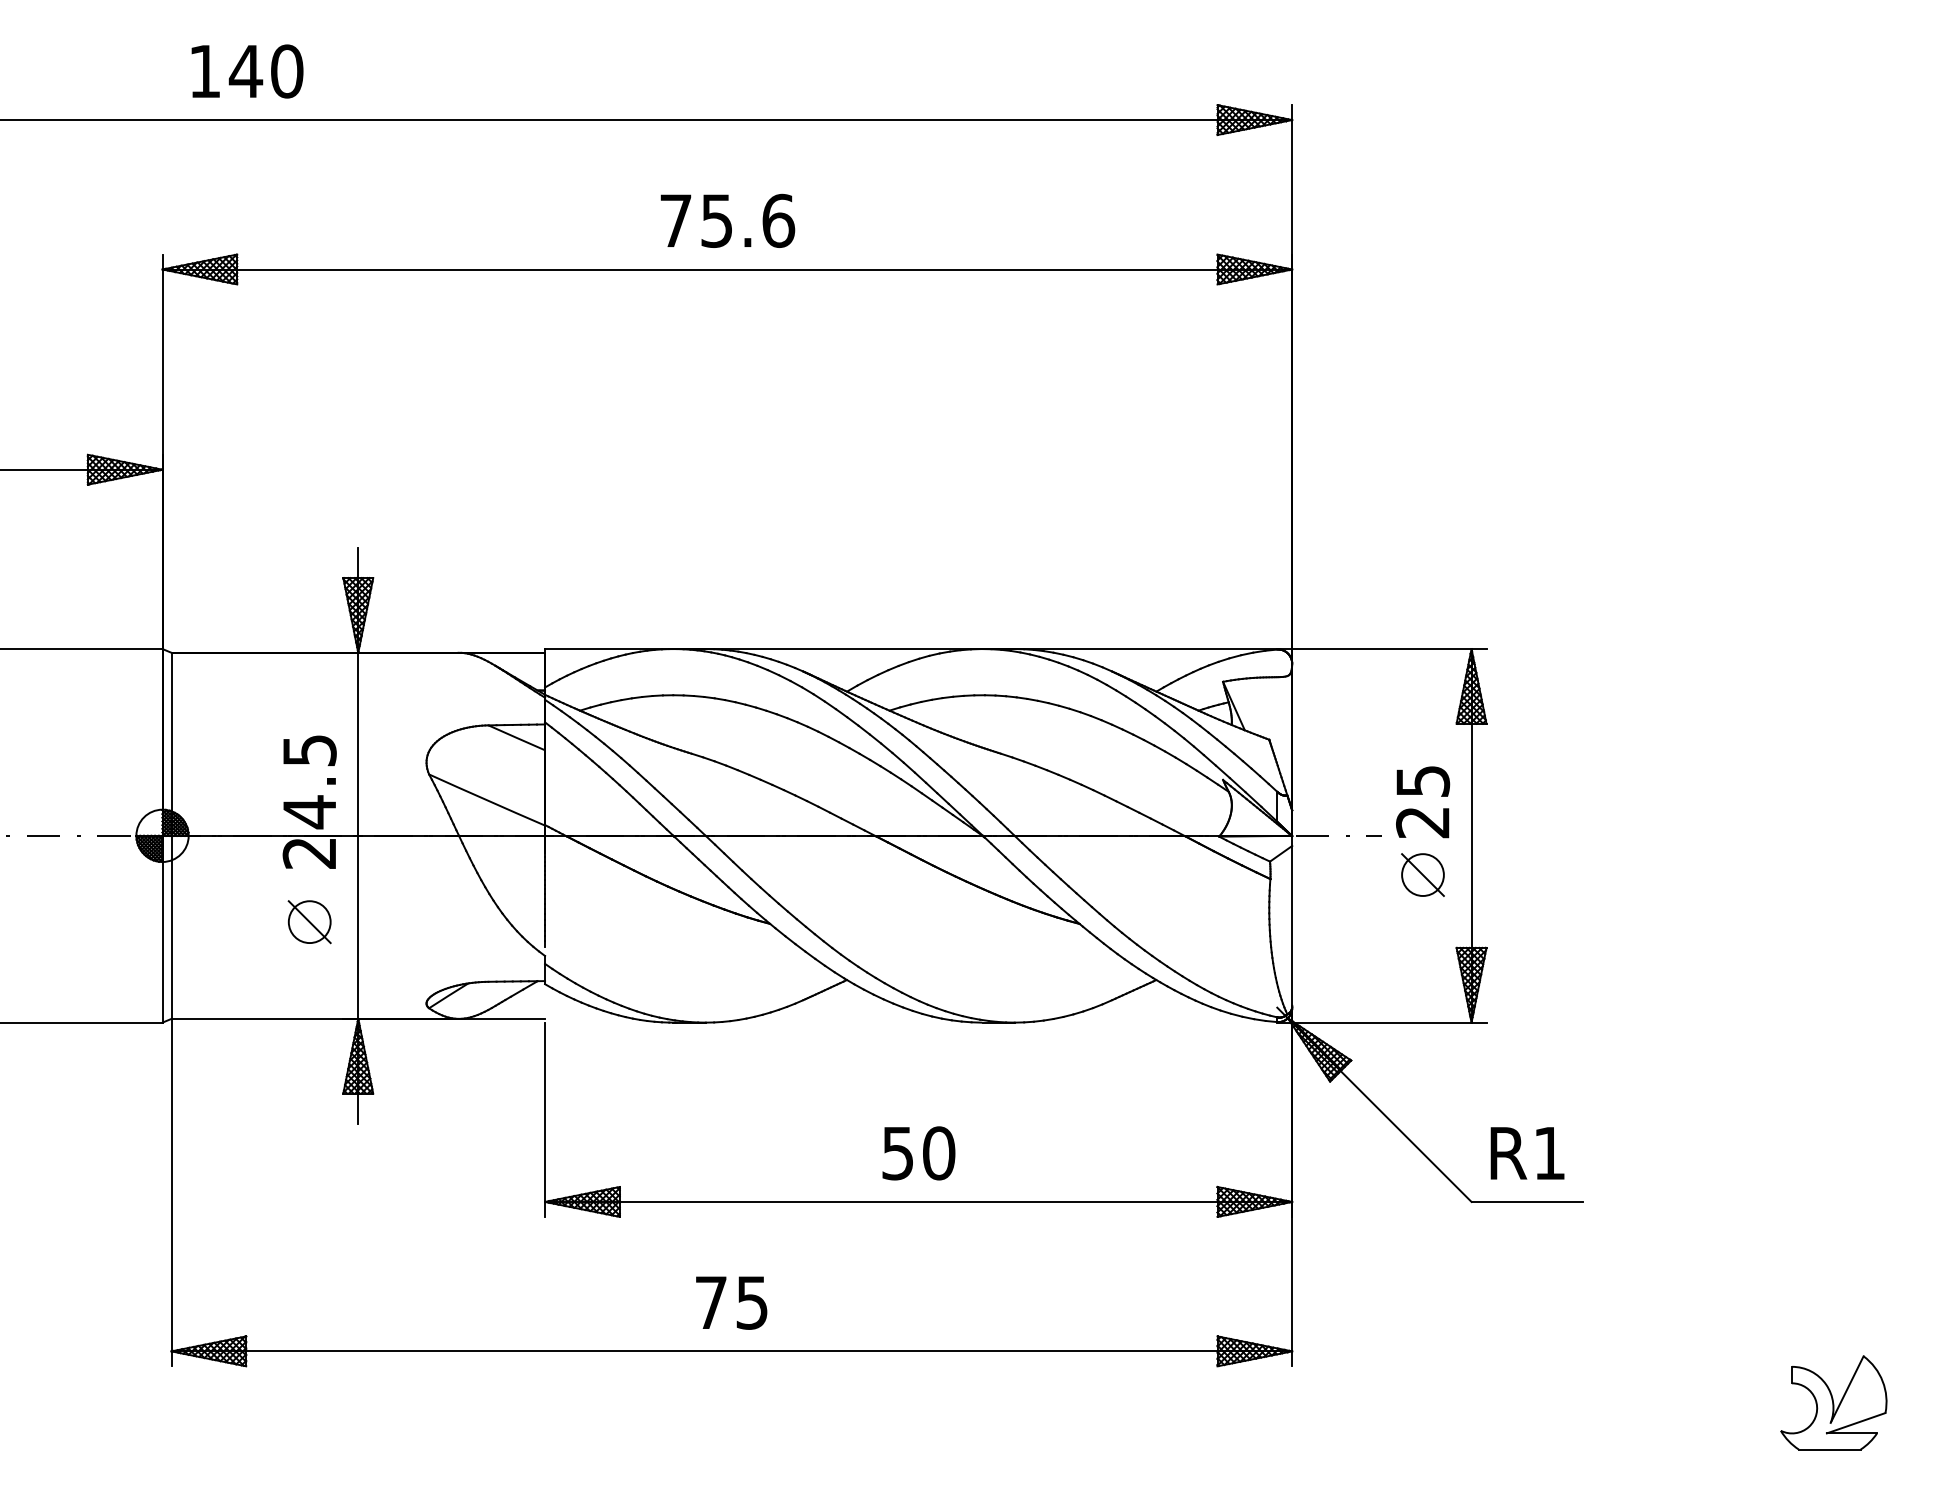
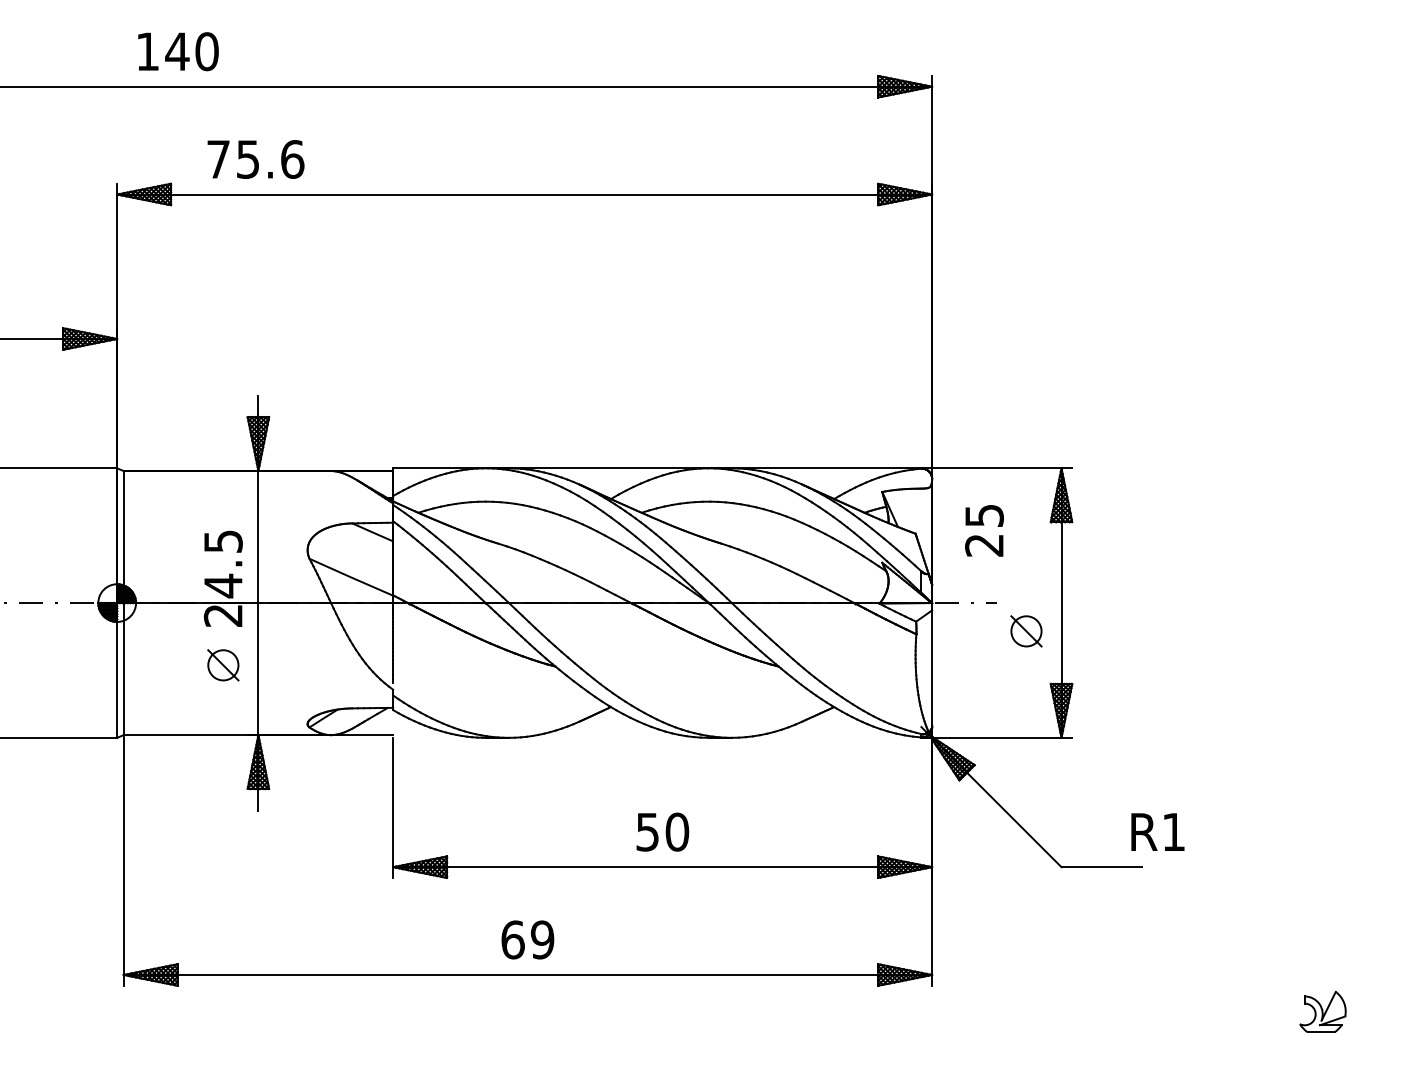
text: (727, 220) -> (255, 159), moved
text: (1423, 801) -> (984, 530), moved
text: (1526, 1152) -> (1157, 831), moved
text: (731, 1302) -> (527, 939), 75 -> 69
part: (1833, 1401) -> (1322, 1011), size x0.6

